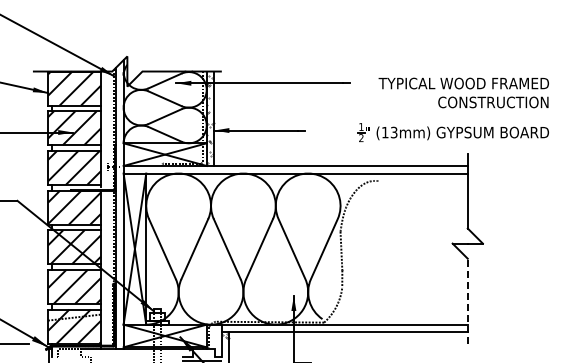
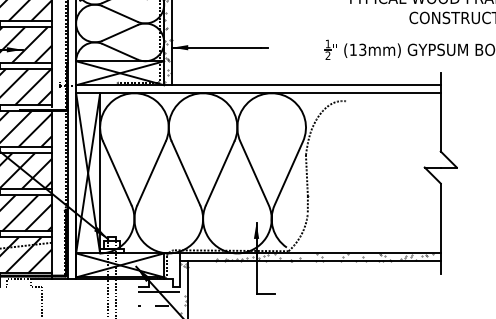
line: (467, 301) -> (440, 228), dashed -> solid
hatch: (358, 328) -> (325, 257), added

